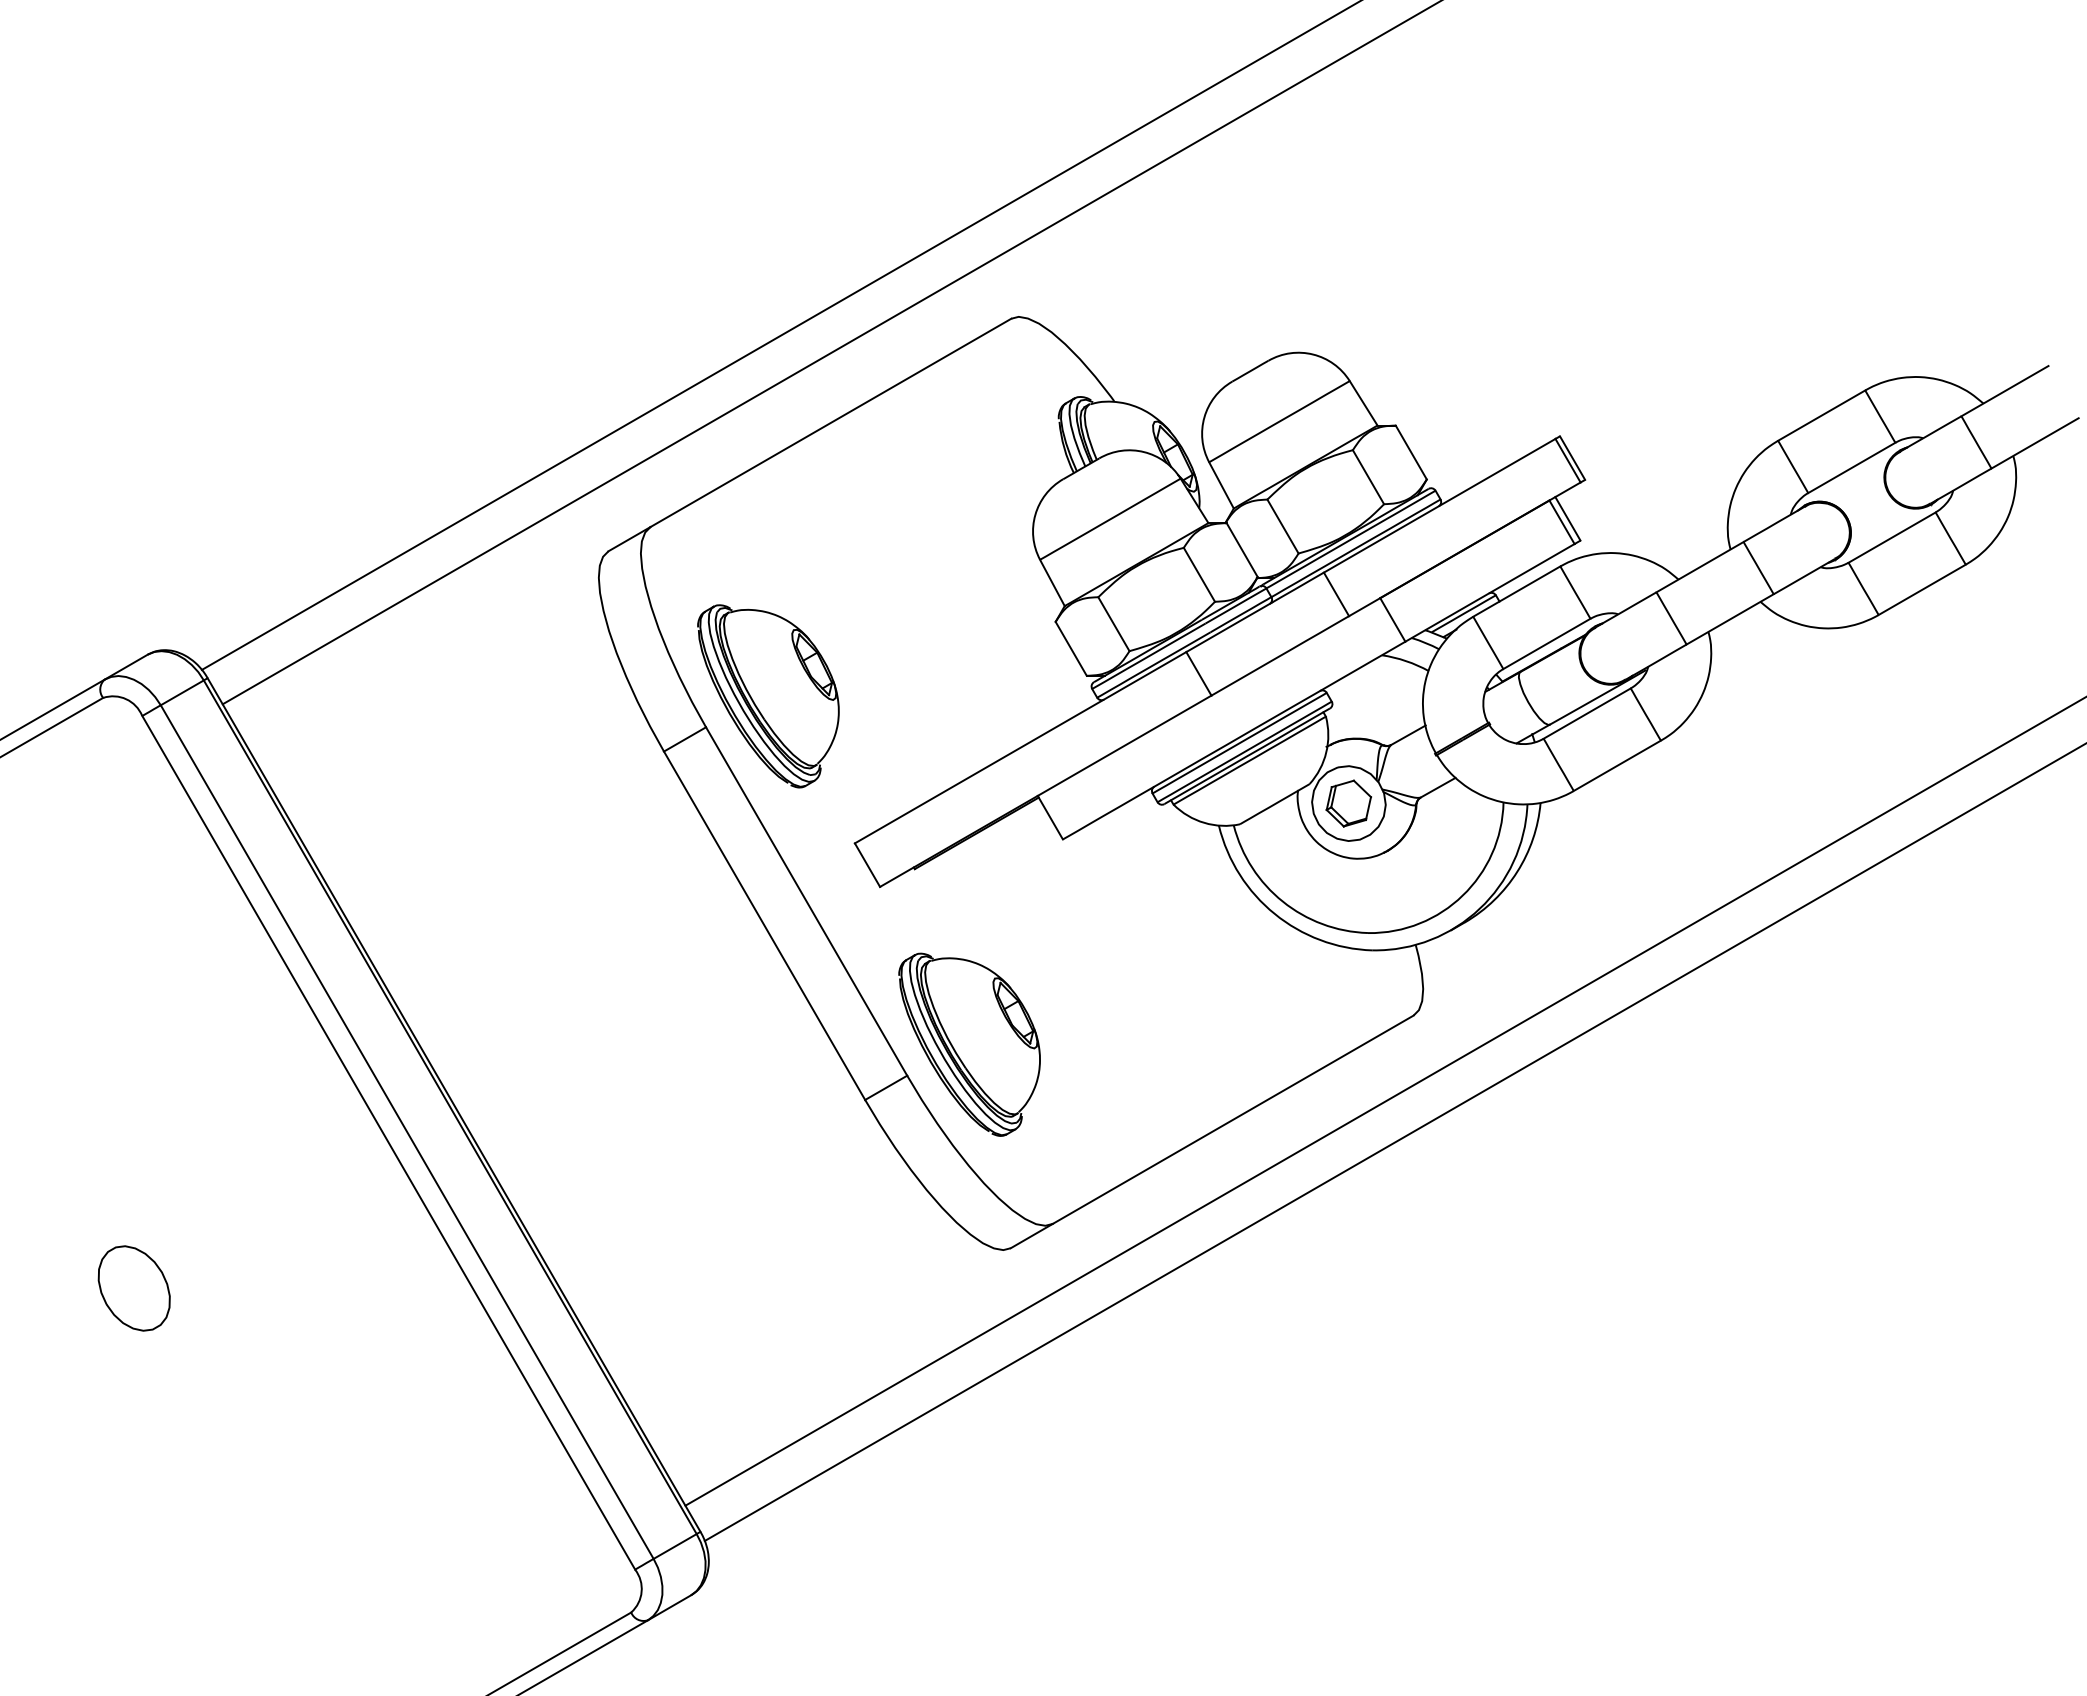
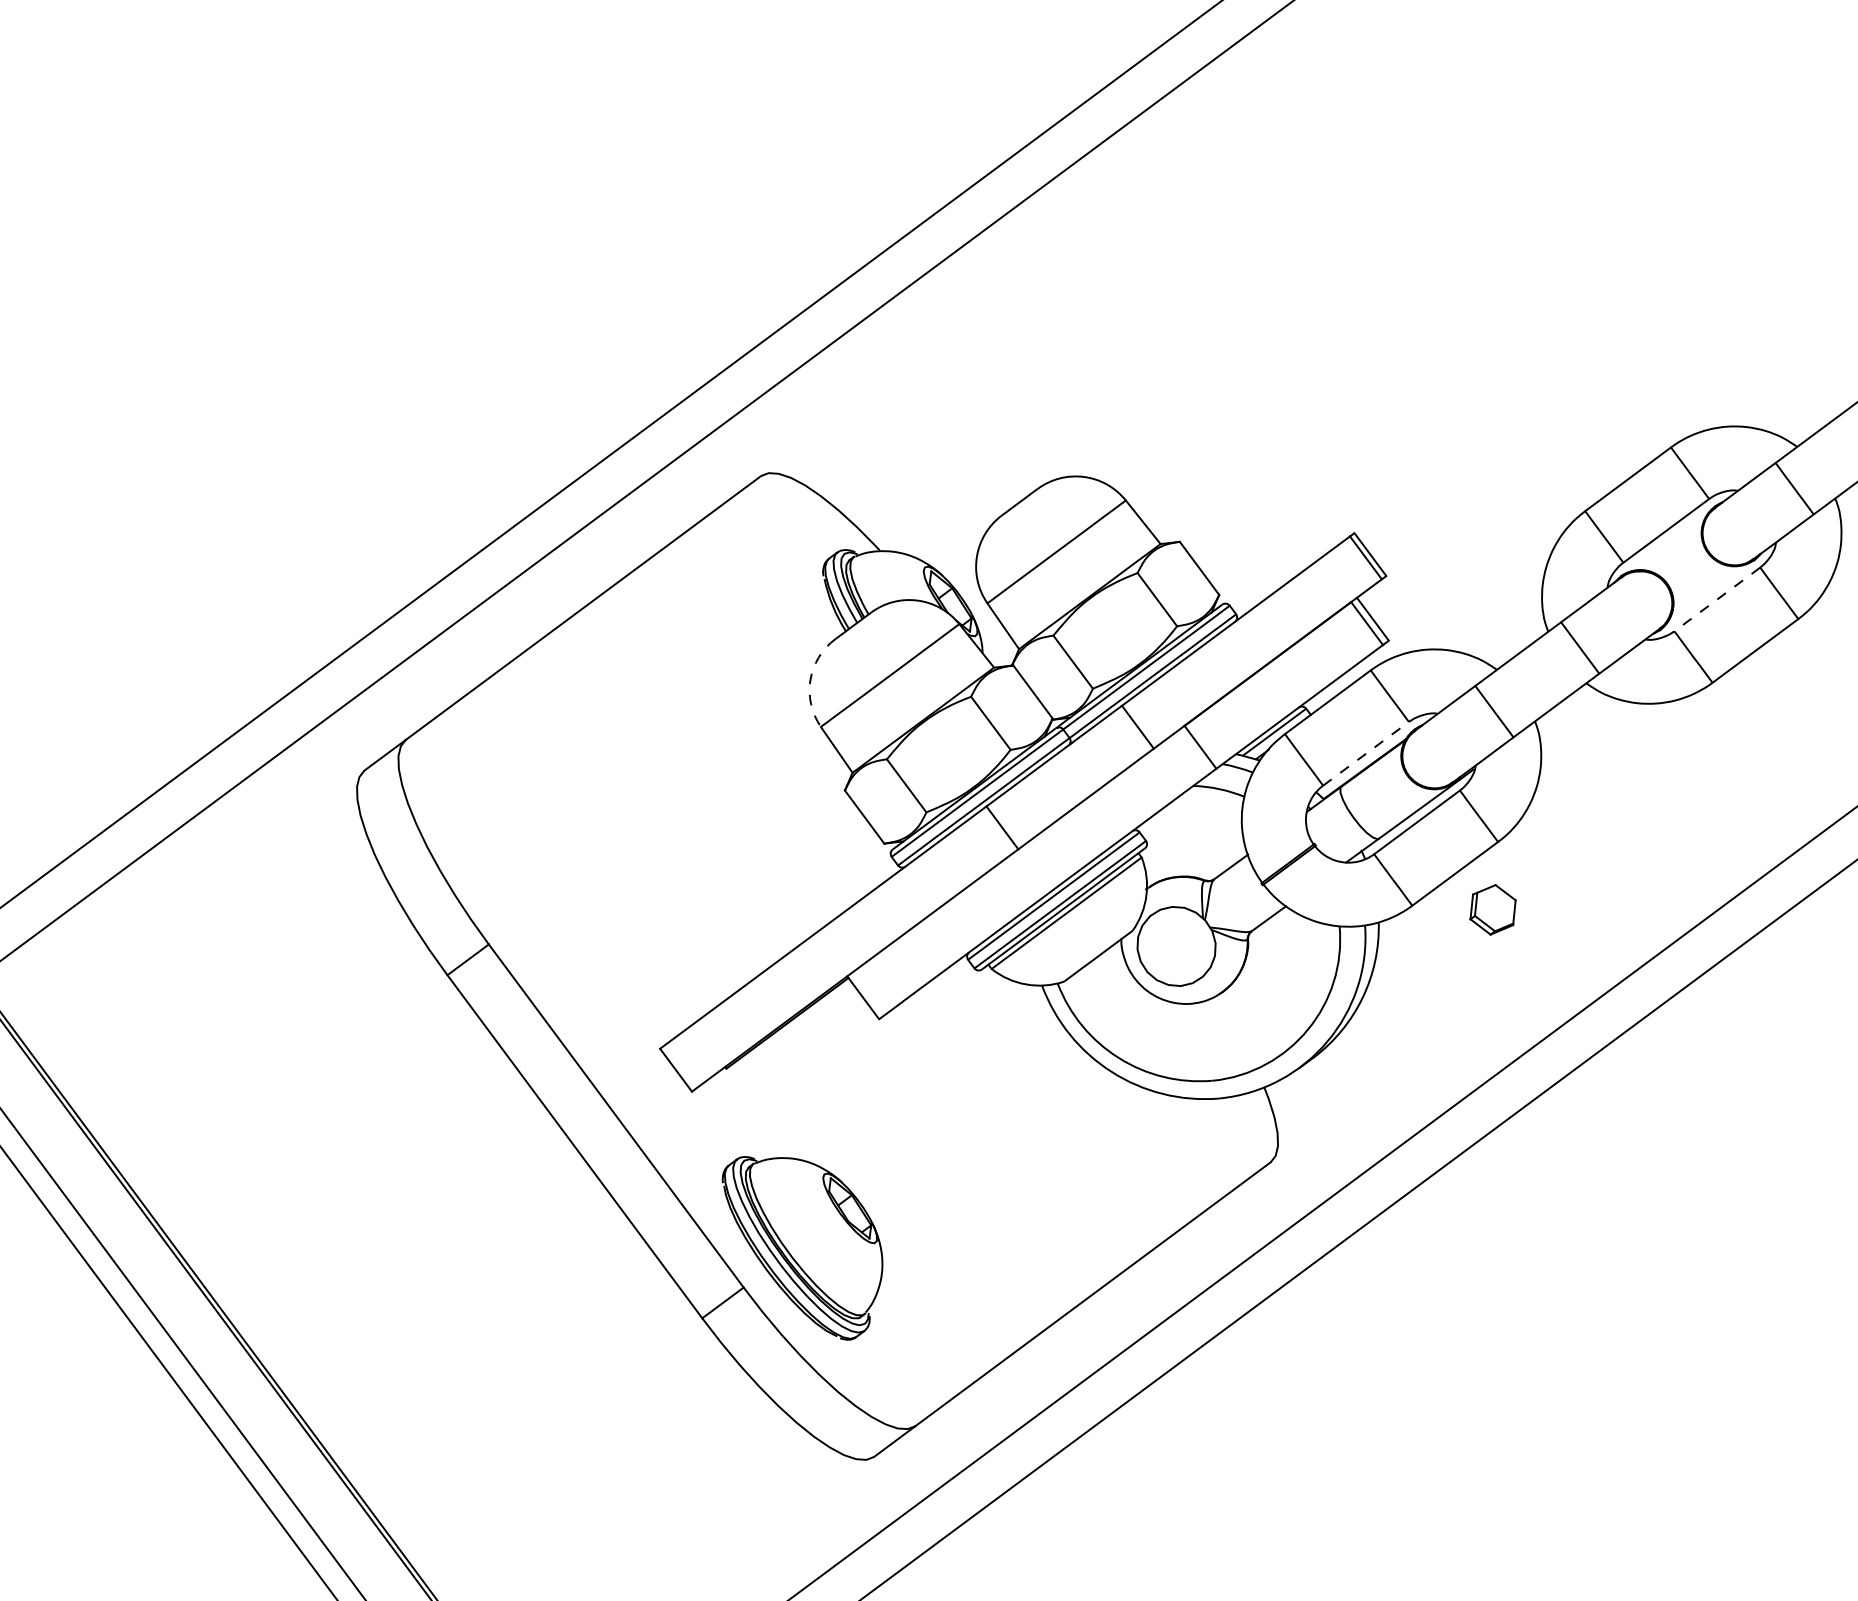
arc: (1035, 514) -> (810, 679), solid -> dashed
line: (1891, 537) -> (1716, 599), solid -> dashed
line: (1547, 643) -> (1366, 753), solid -> dashed
part: (768, 696) -> (551, 904), removed
part: (1348, 803) -> (1492, 909), moved

